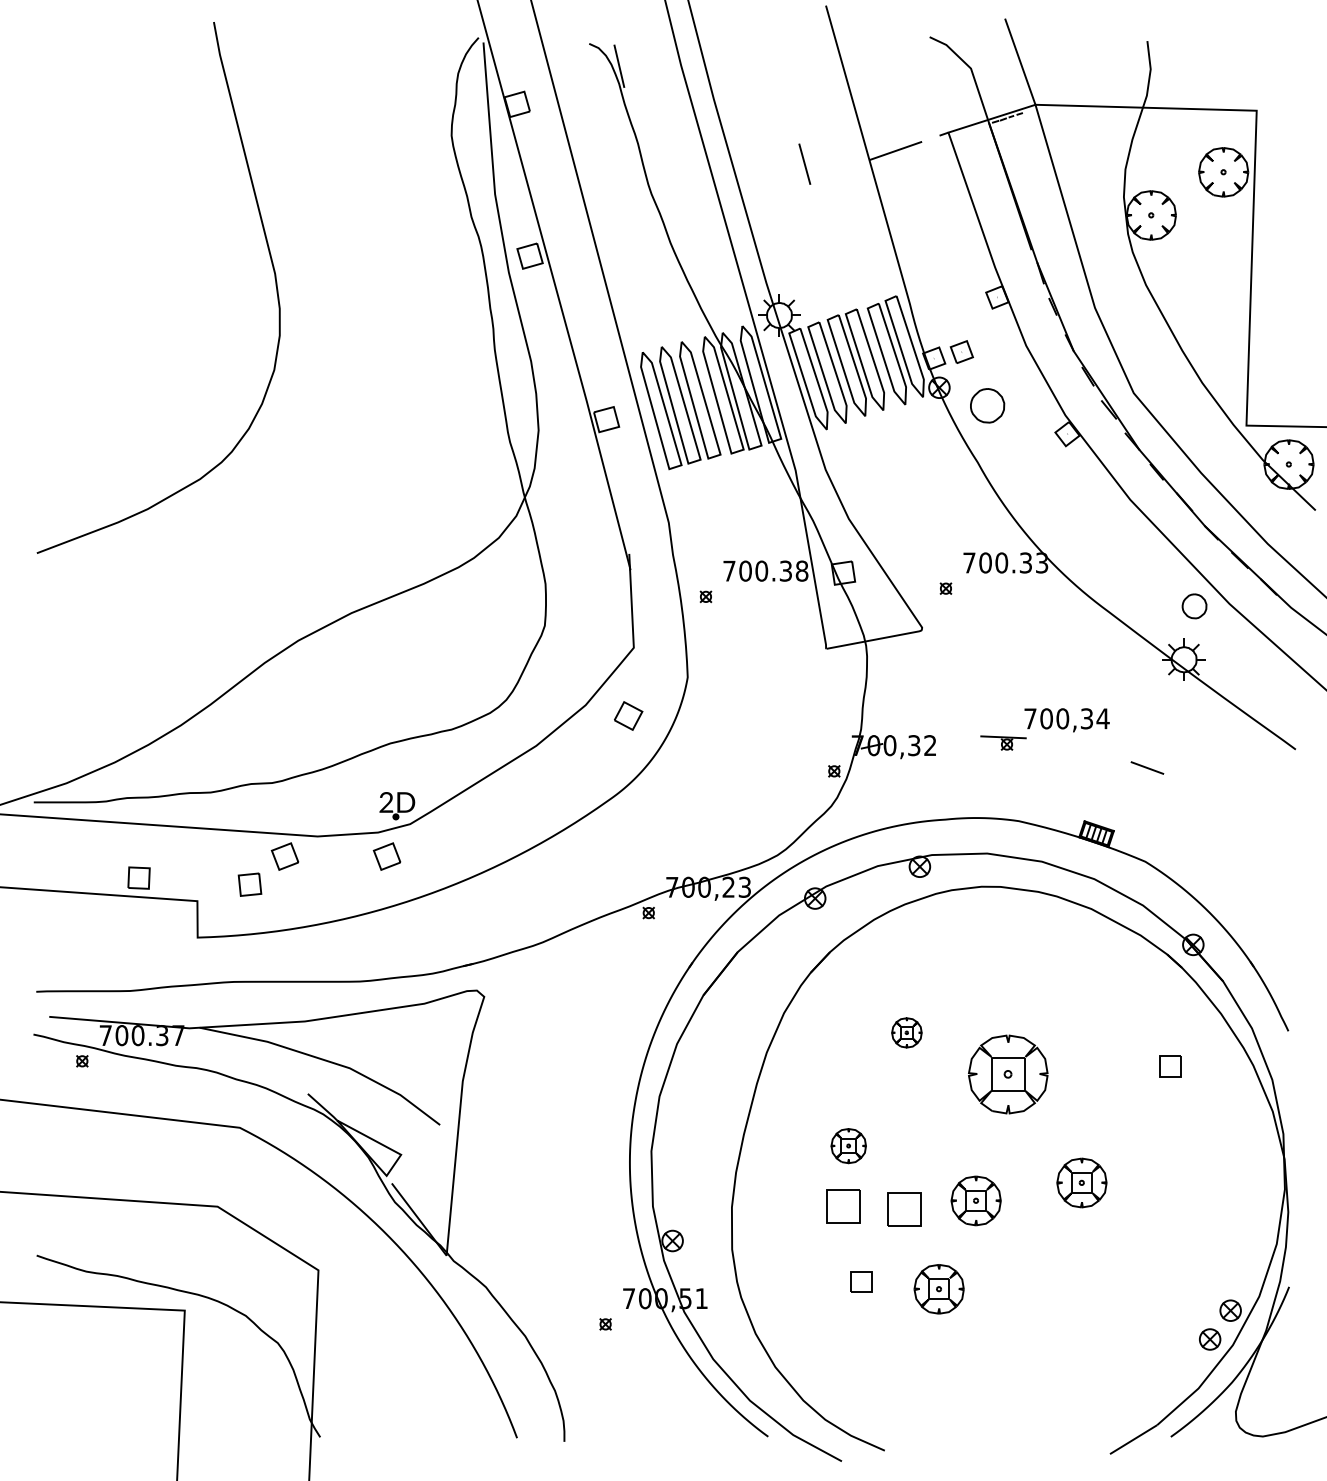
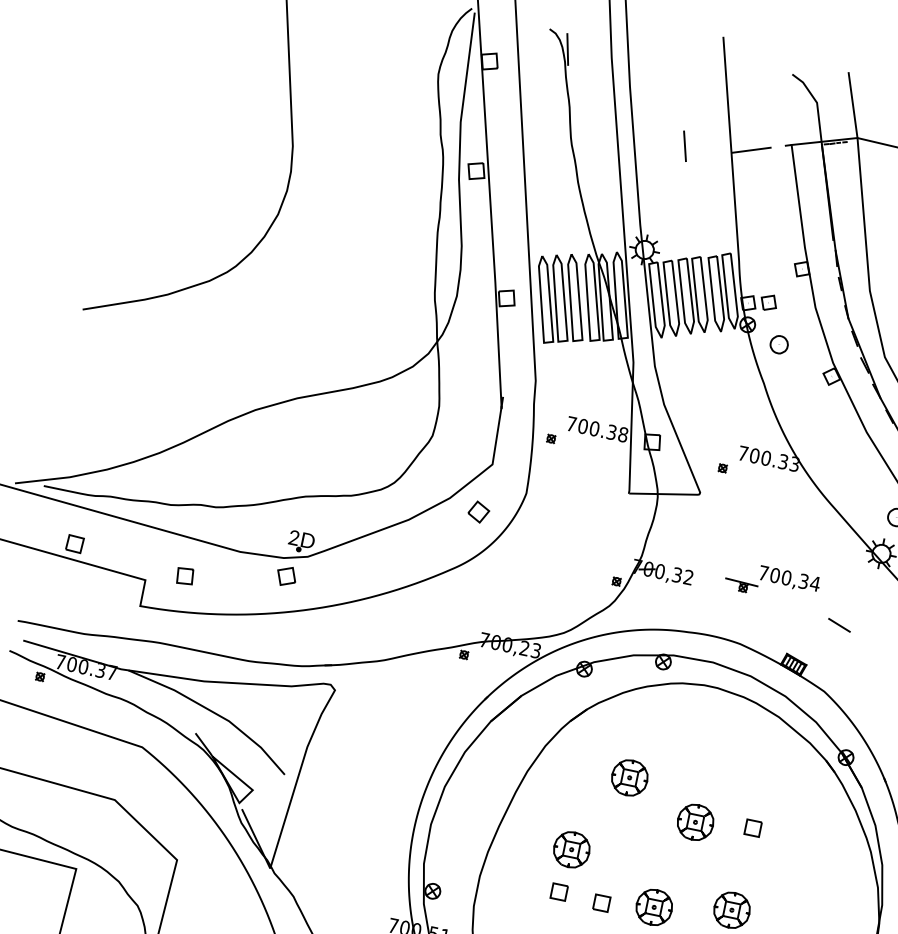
part: (987, 405) -> (779, 344), size x0.71
part: (284, 856) -> (213, 561), removed
part: (138, 877) -> (74, 543), moved
part: (906, 1032) -> (629, 777), size x1.67
part: (1170, 1066) -> (753, 828), moved
part: (1007, 1074) -> (695, 822), size x0.62
part: (848, 1145) -> (571, 849), size x1.43
part: (843, 1206) -> (559, 891), size x0.62
part: (903, 1209) -> (601, 902), size x0.62

